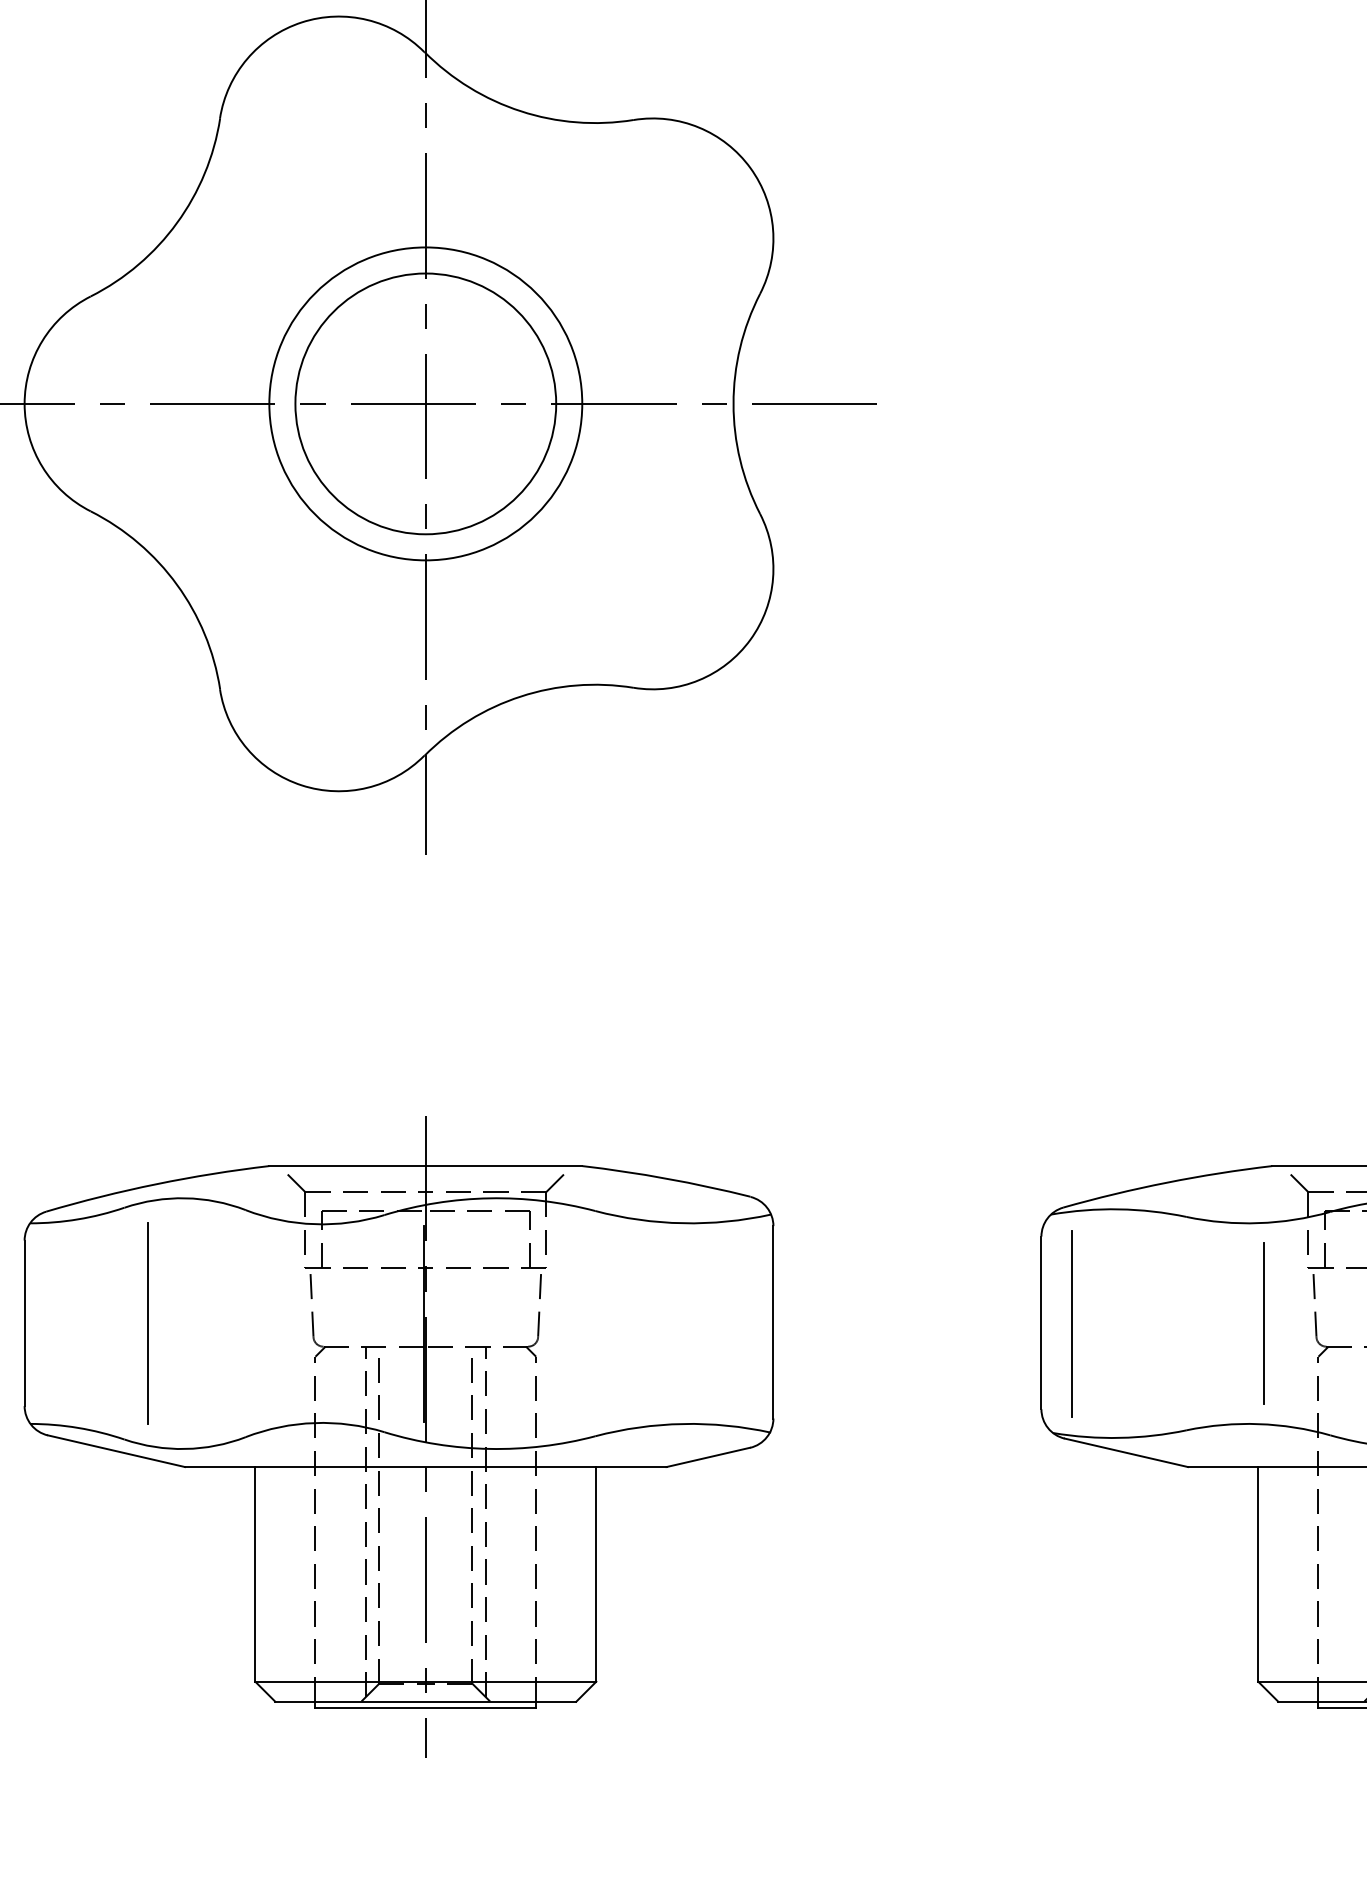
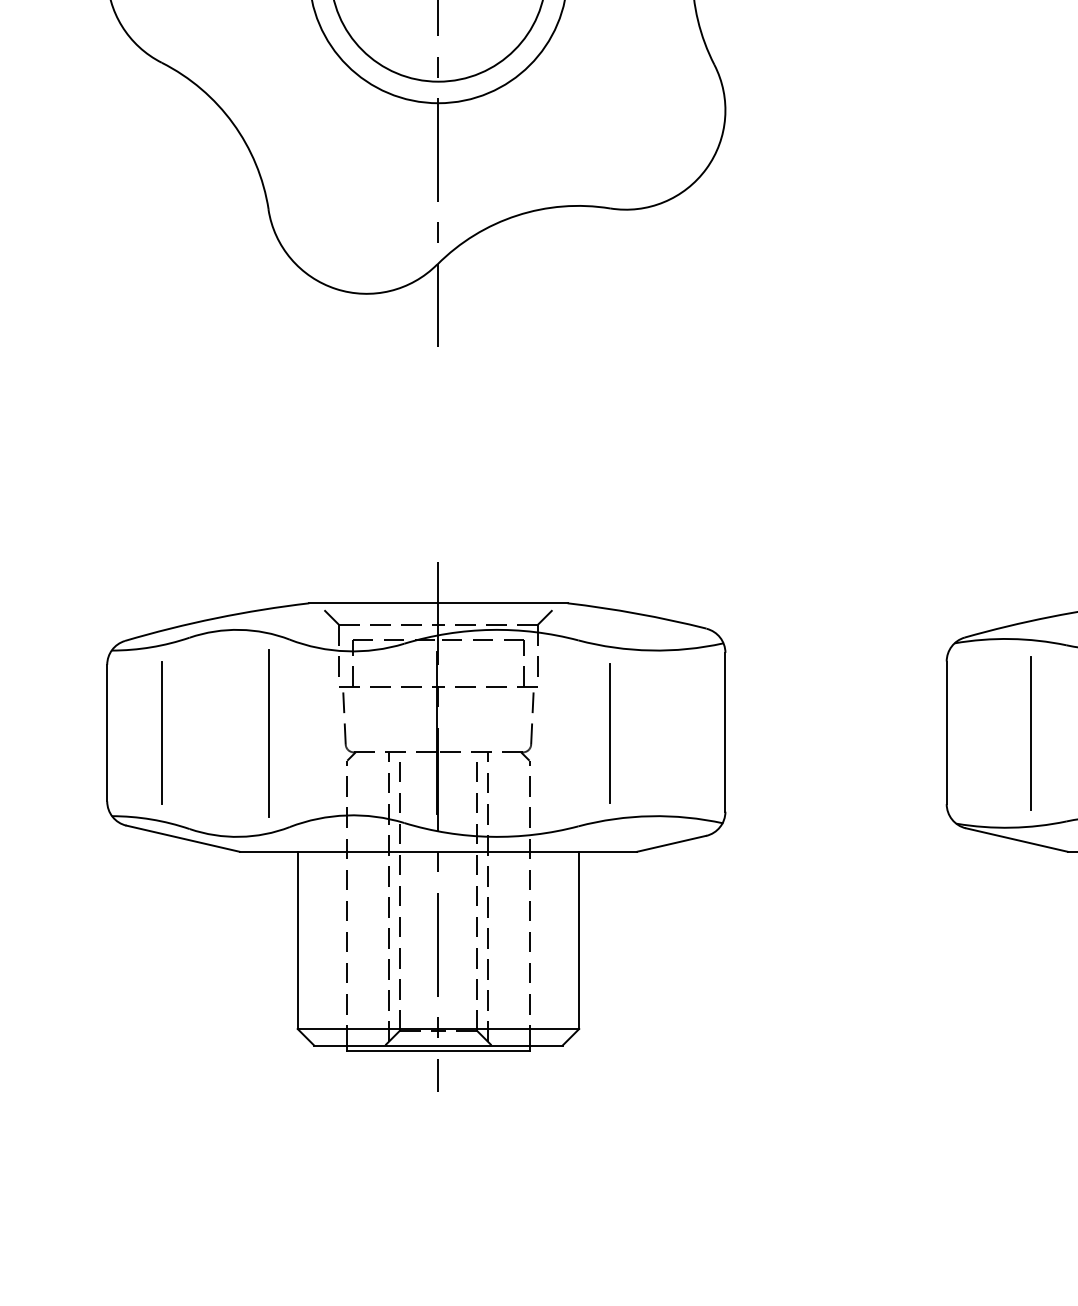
line: (90, 1323) -> (161, 733), added
line: (147, 1323) -> (268, 733), moved
line: (633, 1323) -> (609, 733), added
line: (1071, 1323) -> (1030, 733), moved

